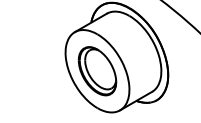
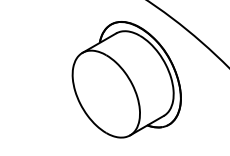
part: (96, 70) -> (105, 93), removed

